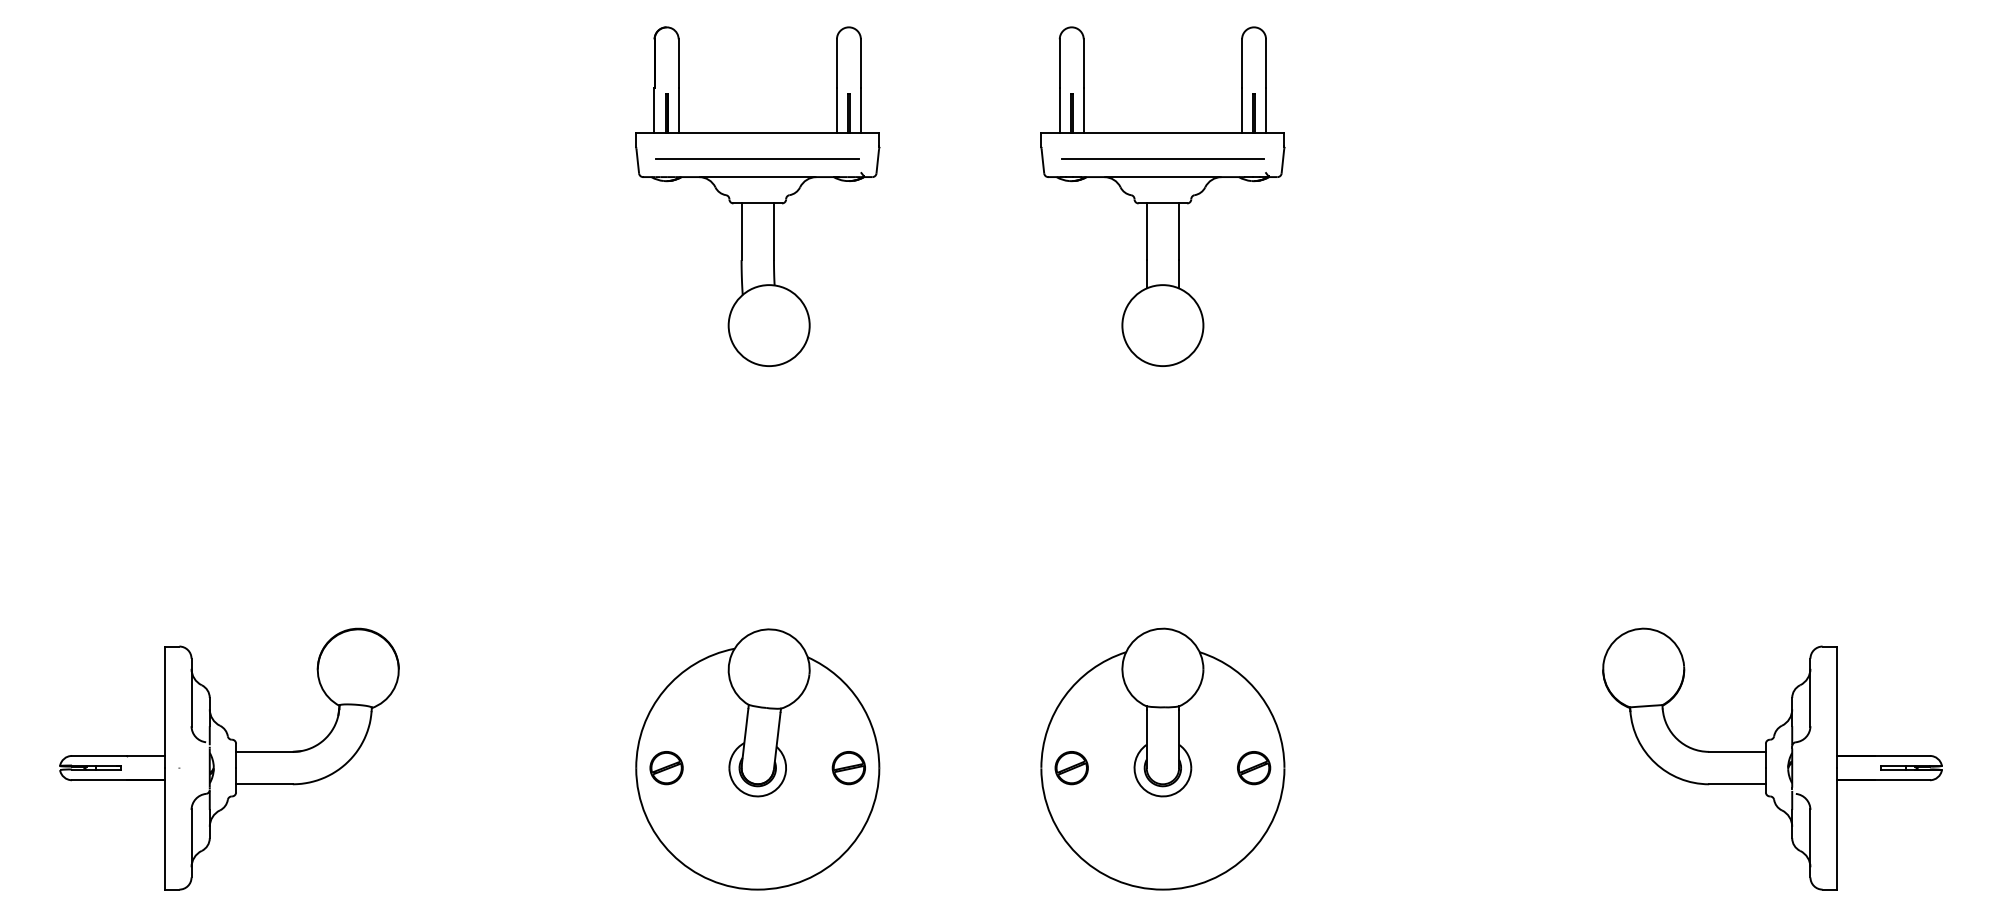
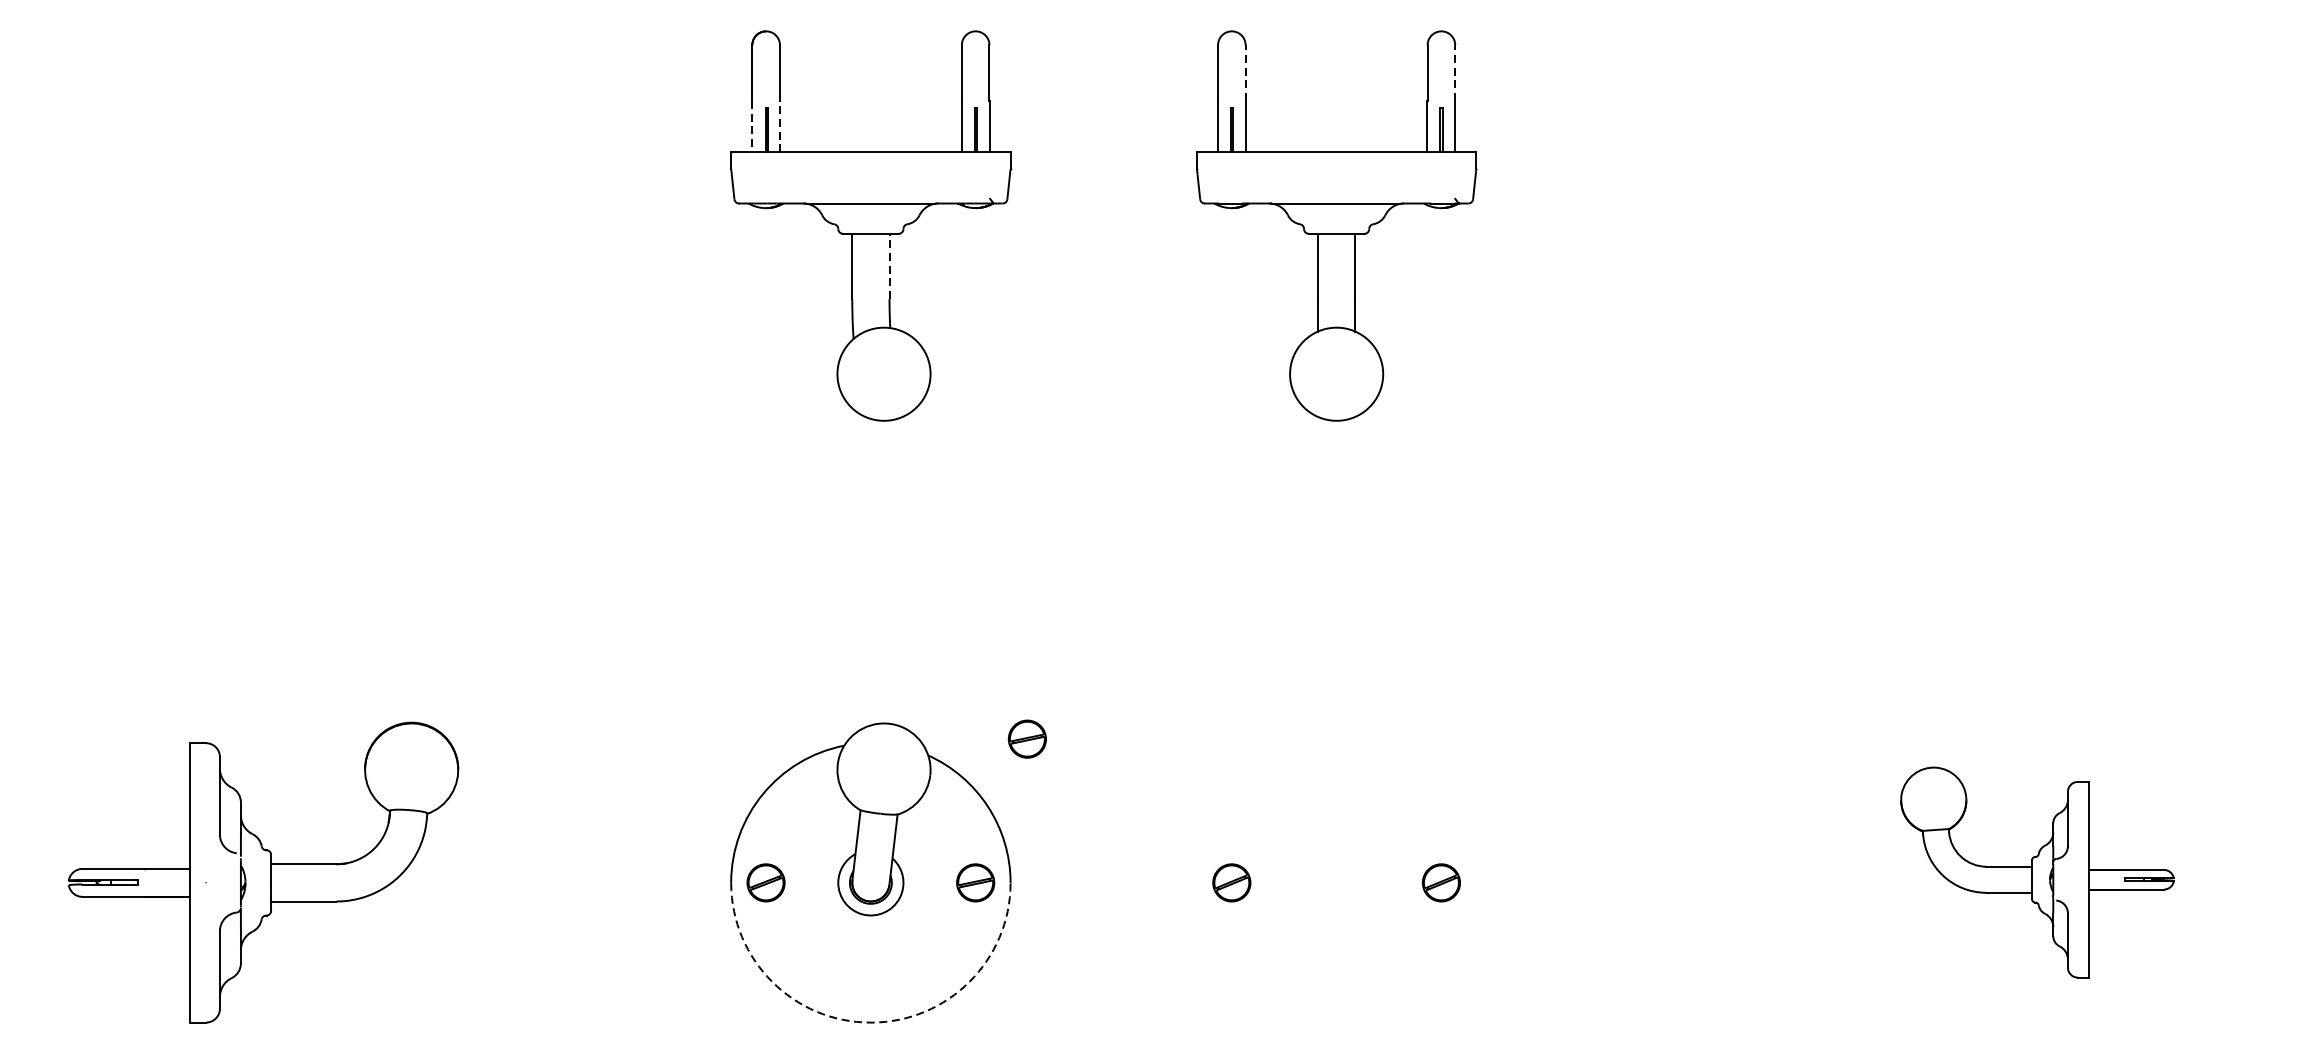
line: (1083, 63) -> (1245, 72), solid -> dashed
line: (1266, 63) -> (1455, 72), solid -> dashed
line: (678, 109) -> (779, 125), solid -> dashed
line: (654, 110) -> (752, 126), solid -> dashed
line: (757, 158) -> (870, 182), removed
line: (1162, 158) -> (1336, 182), removed
line: (773, 231) -> (888, 266), solid -> dashed
part: (893, 643) -> (1026, 739), added
part: (1162, 758) -> (1336, 871), removed
part: (1772, 758) -> (2037, 871), size x0.7
arc: (757, 889) -> (870, 1022), solid -> dashed

